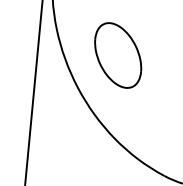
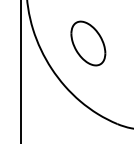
part: (118, 55) -> (88, 43), moved

